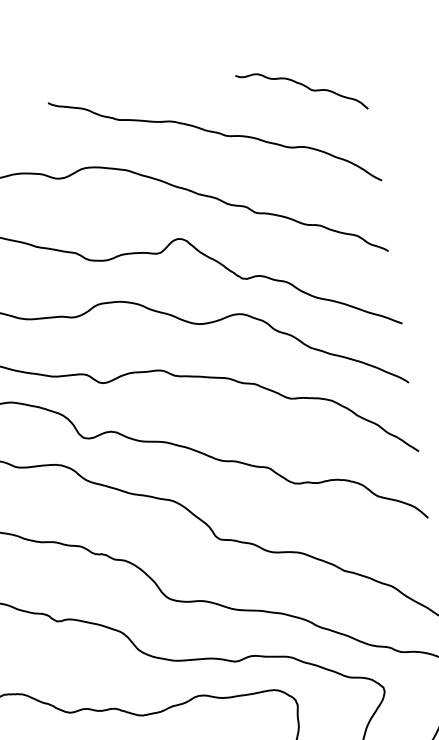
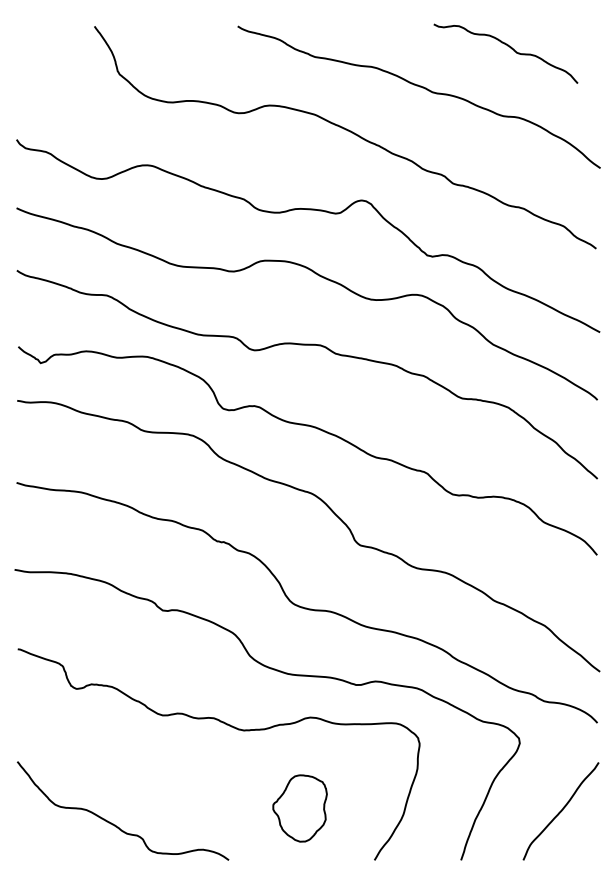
curve: (305, 87) -> (510, 48), moved

